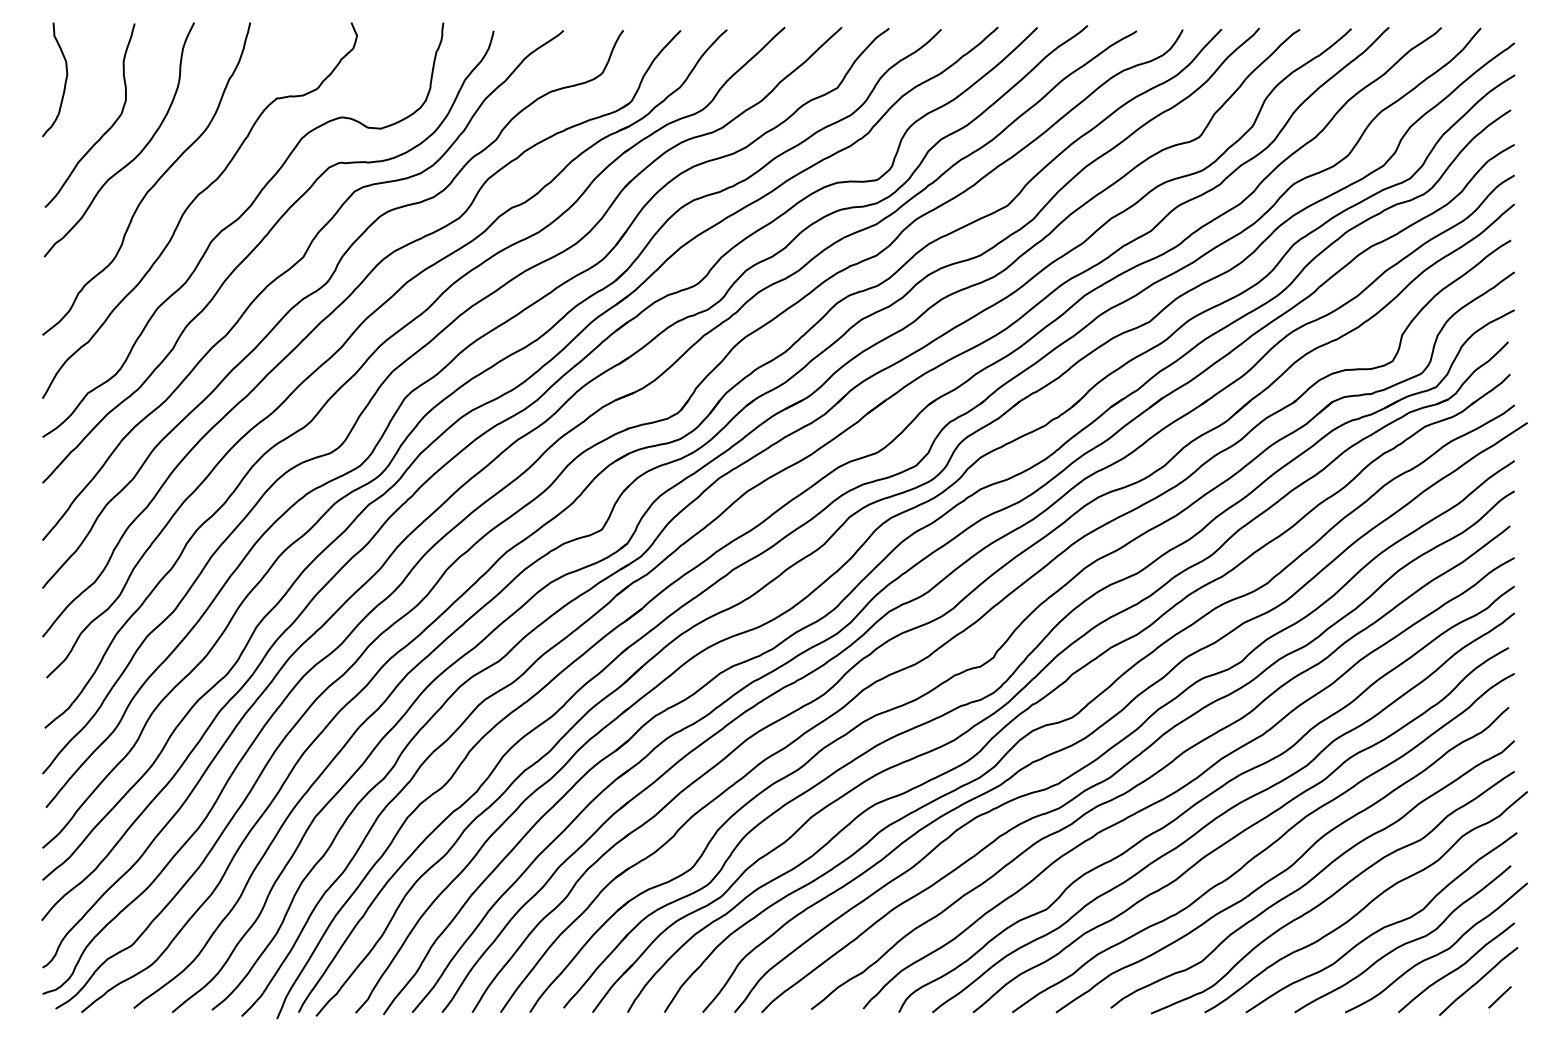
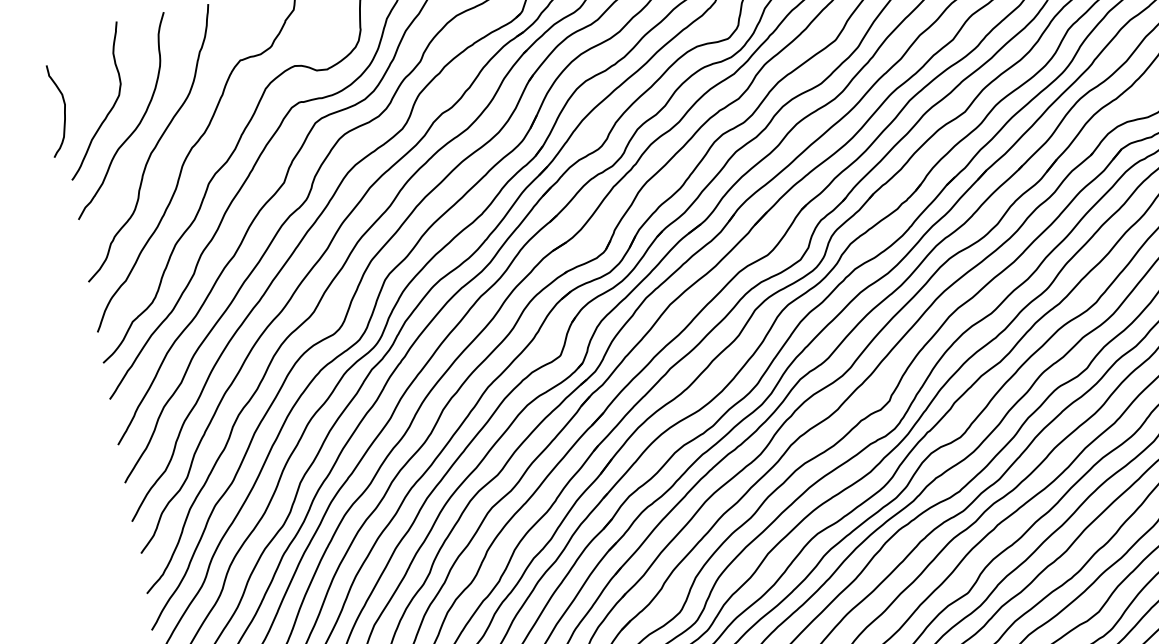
curve: (64, 82) -> (63, 111), moved

